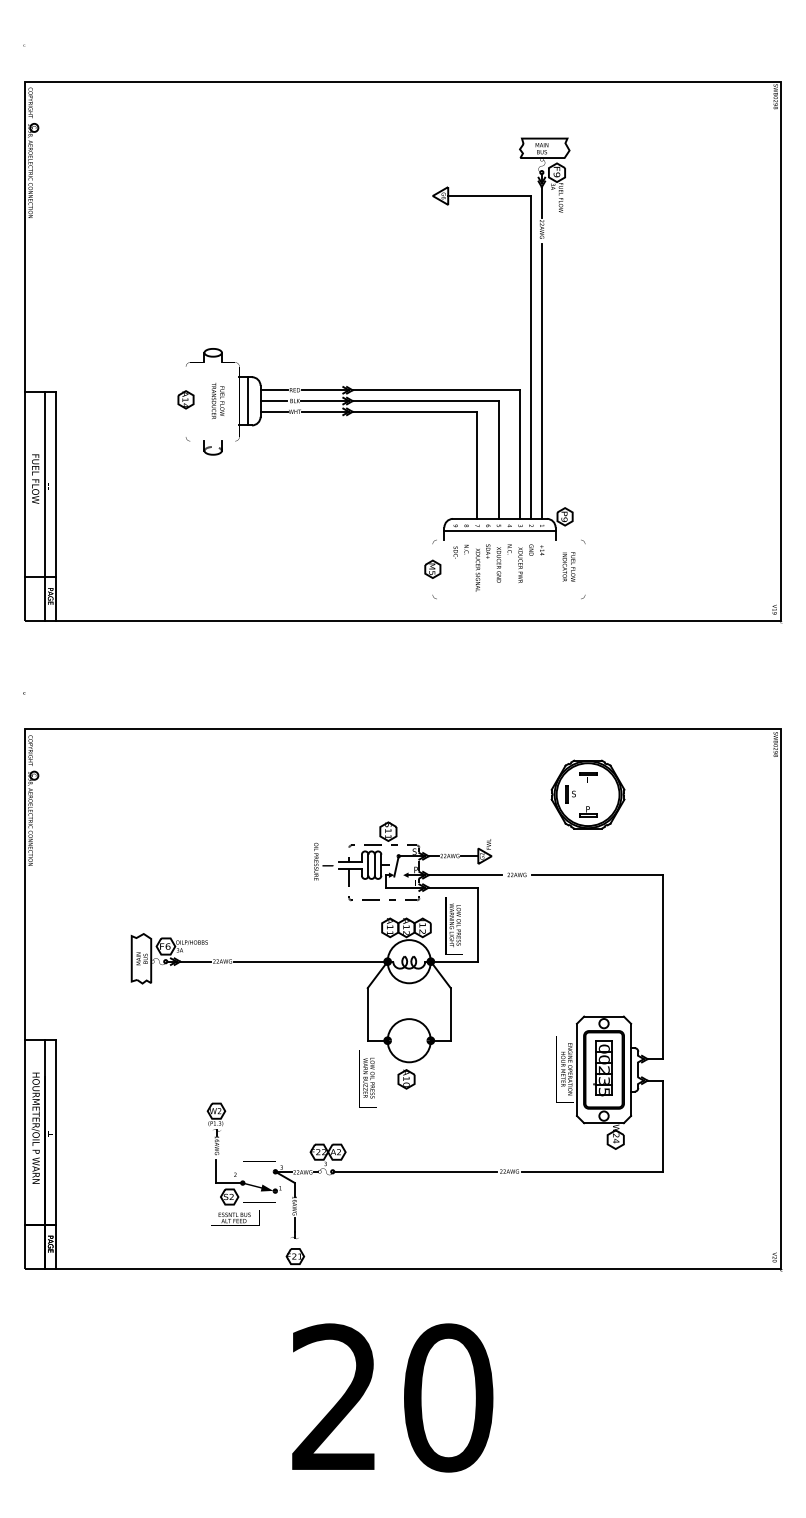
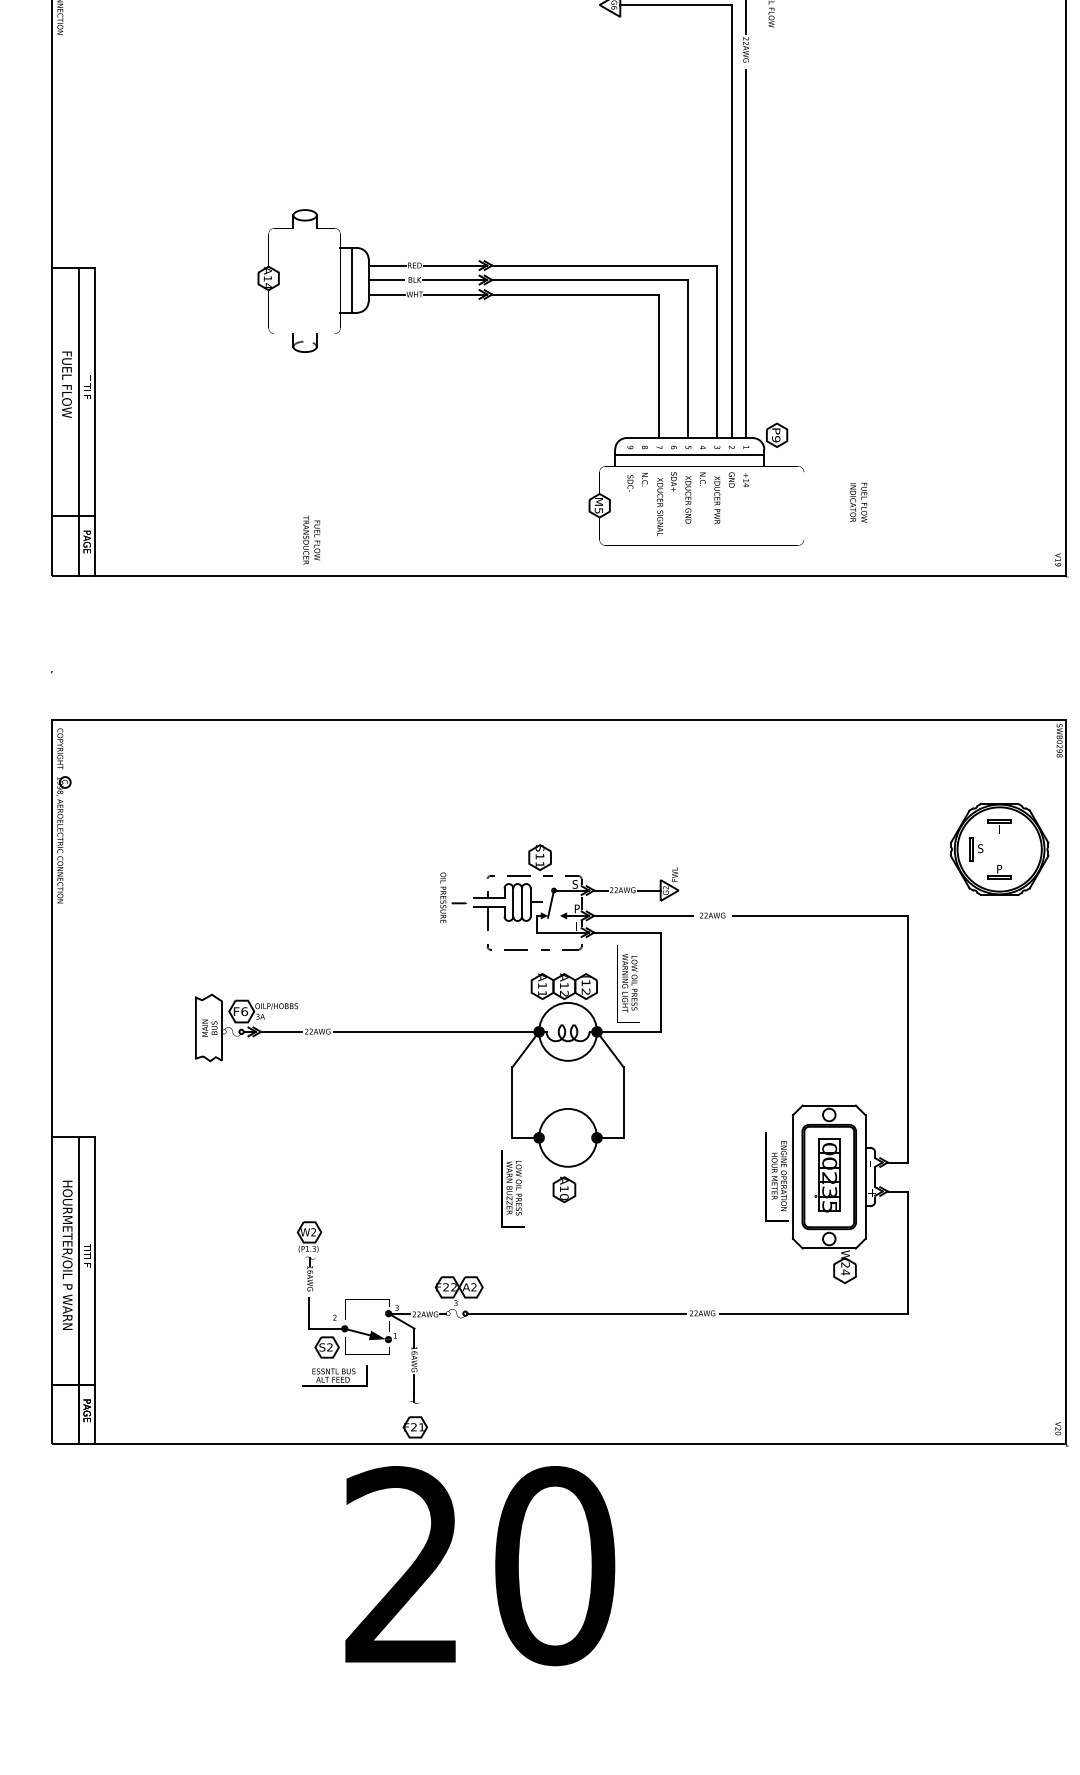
text: (217, 400) -> (310, 539), moved
text: (568, 566) -> (858, 501), moved
part: (587, 794) -> (998, 849), moved
text: (392, 1397) -> (479, 1565), moved

